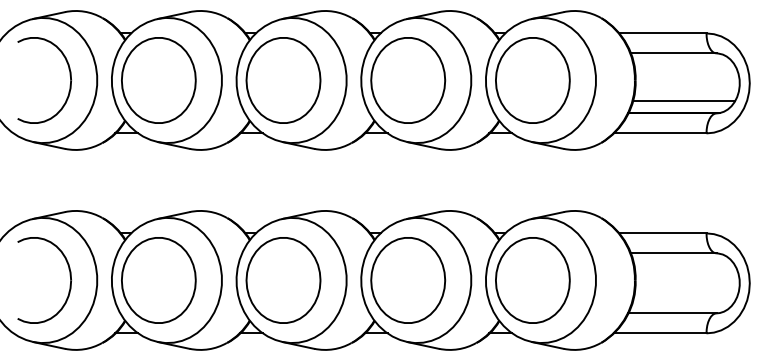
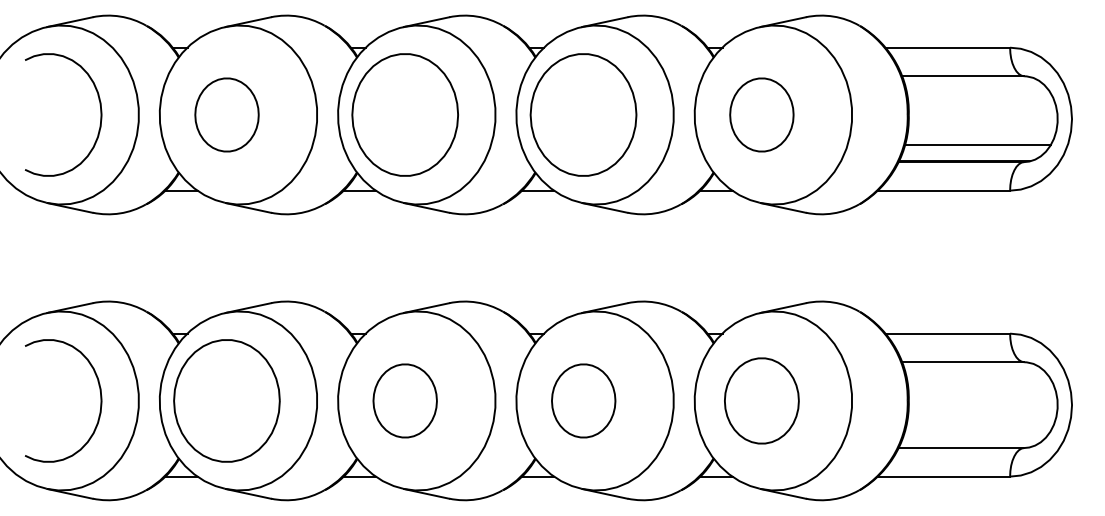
part: (158, 80) -> (226, 114), size x0.6
part: (532, 80) -> (761, 114), size x0.6
part: (283, 280) -> (405, 401), size x0.6
part: (408, 280) -> (583, 401), size x0.6
part: (532, 280) -> (761, 401), size x0.7

